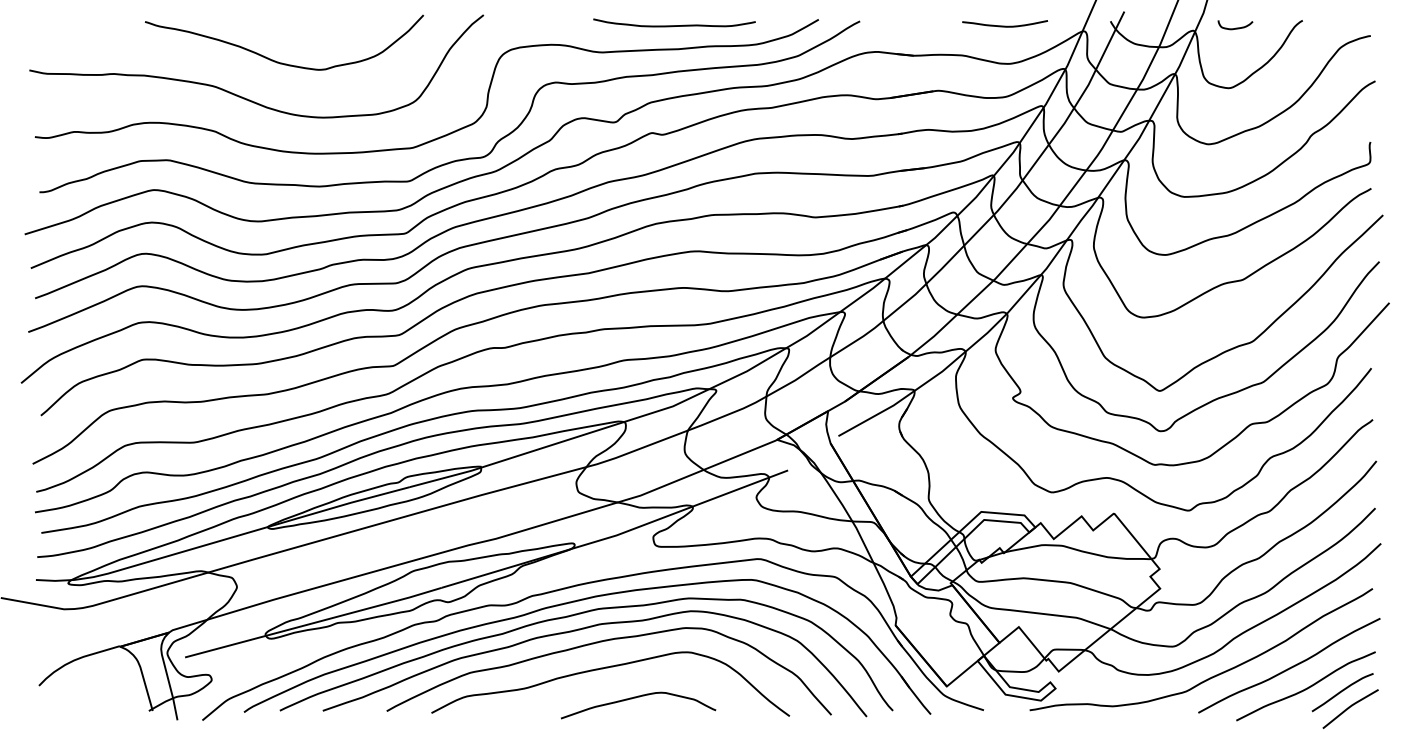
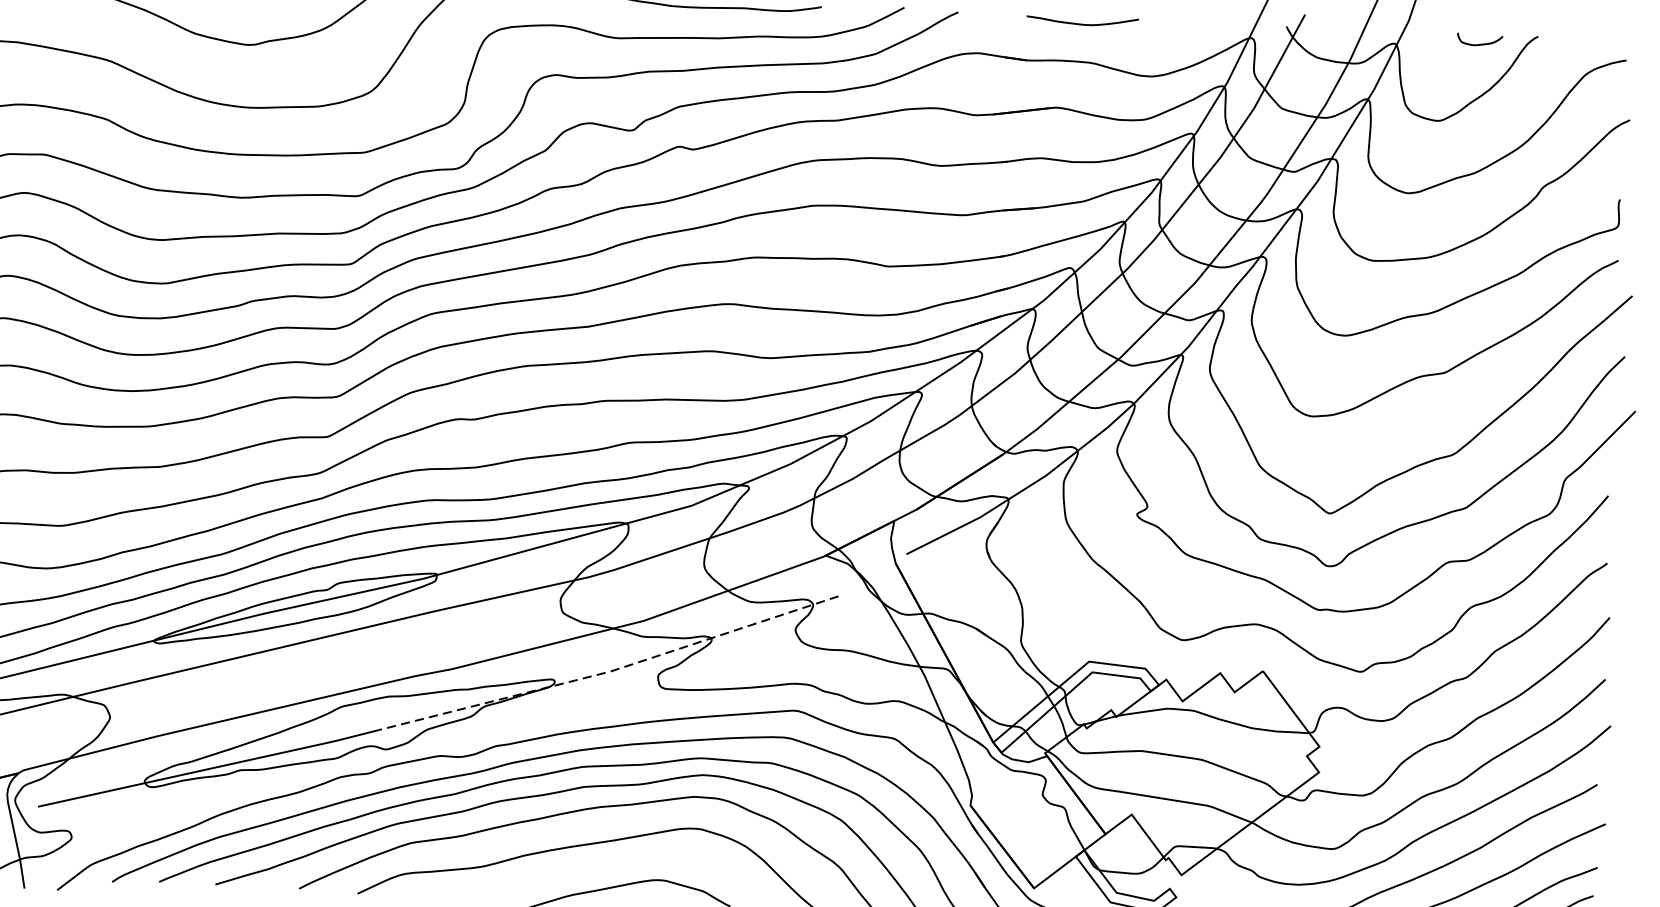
curve: (1004, 25) -> (1081, 23), moved
curve: (1235, 27) -> (1479, 43), moved
line: (616, 535) -> (610, 671), solid -> dashed

